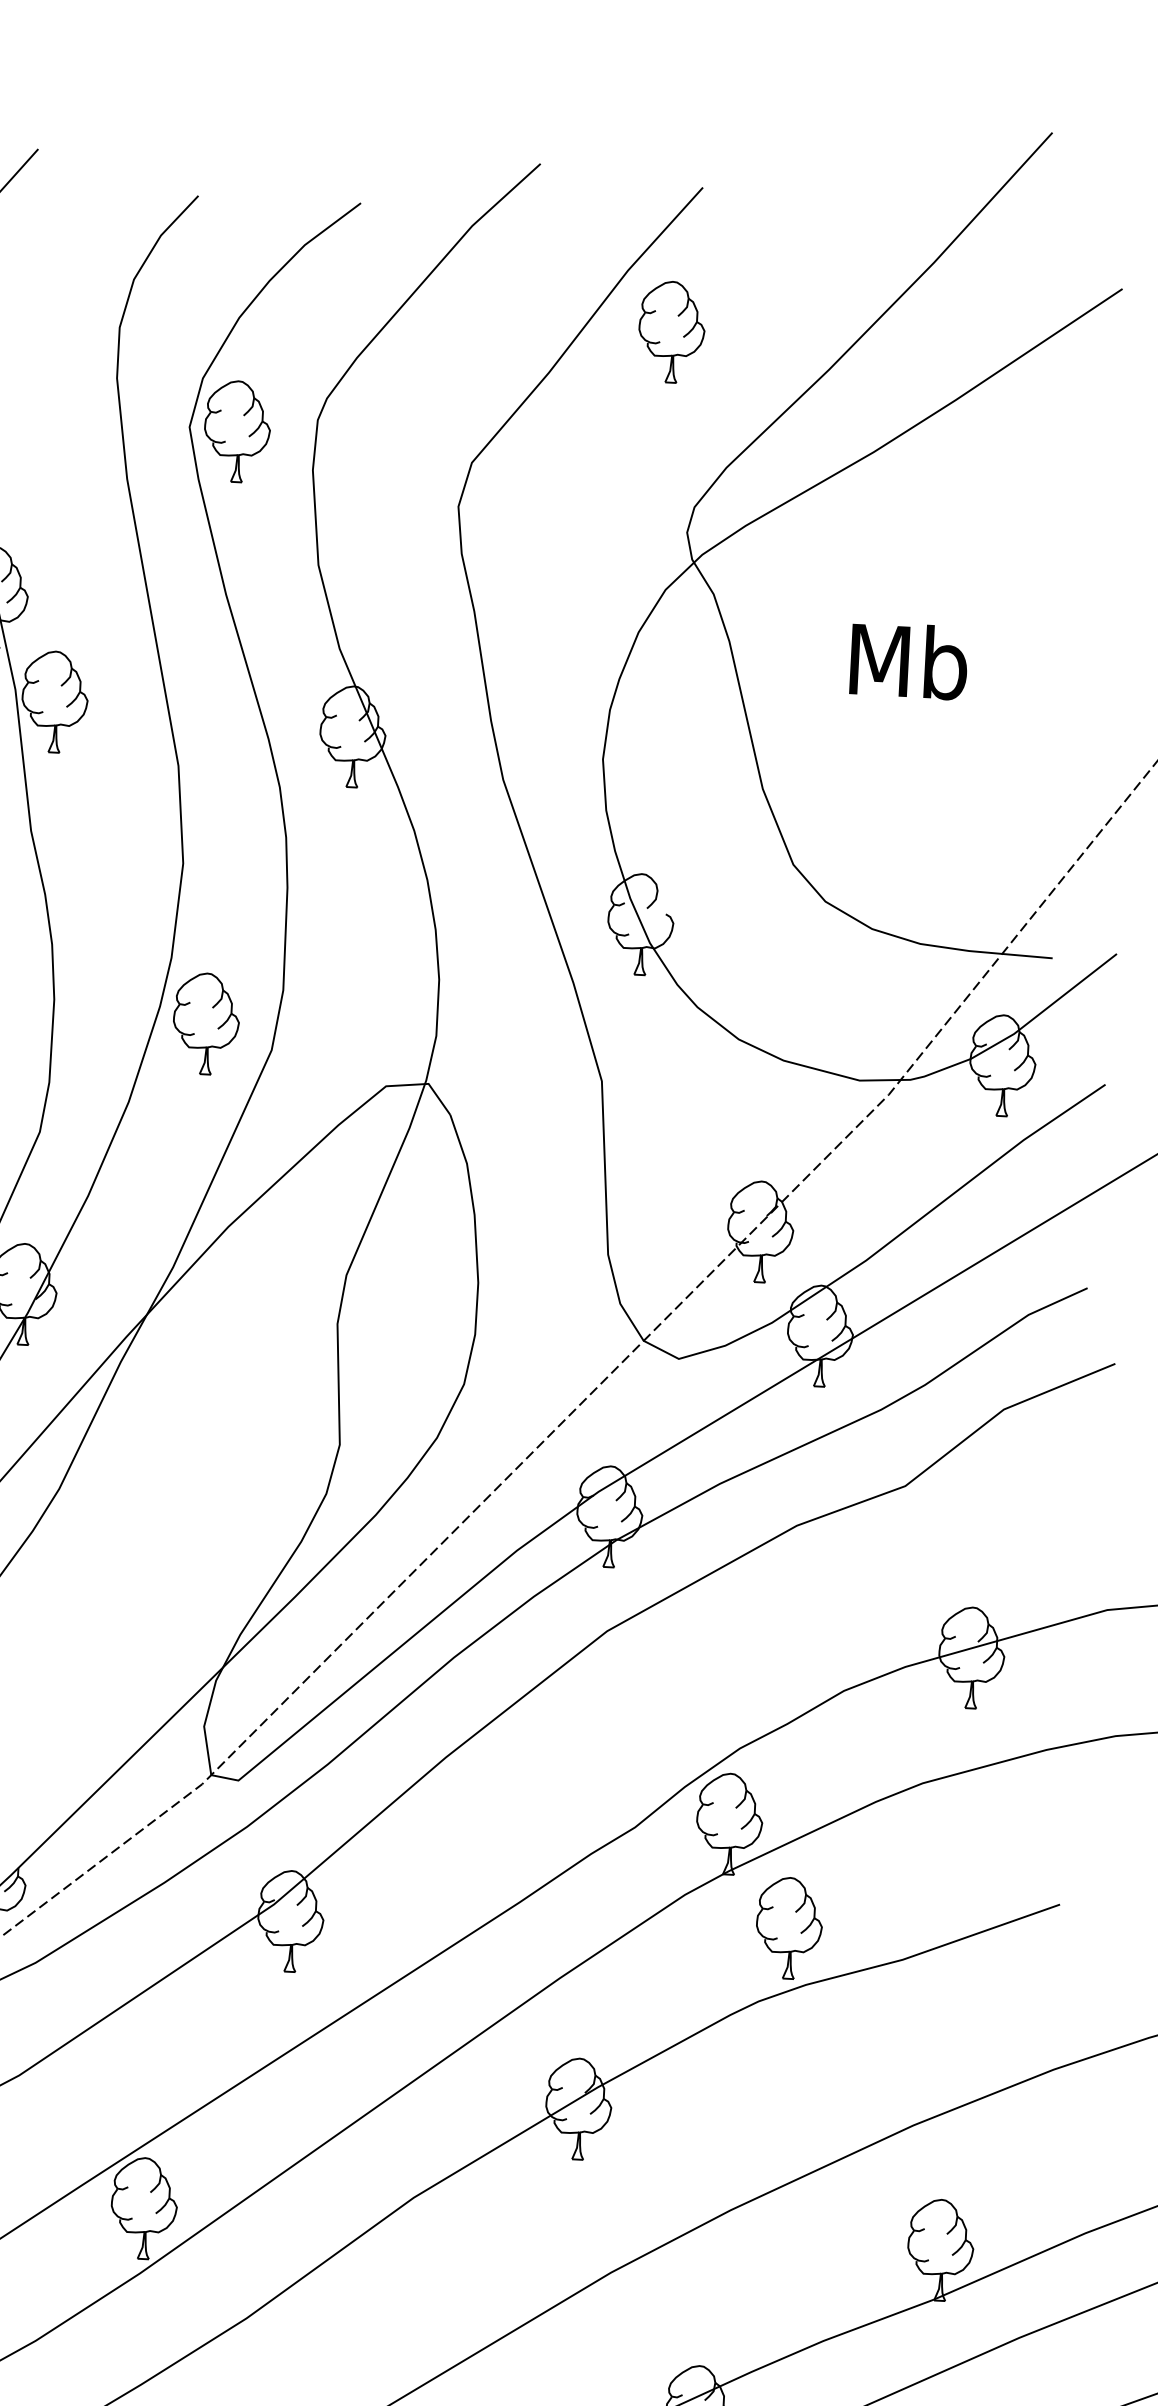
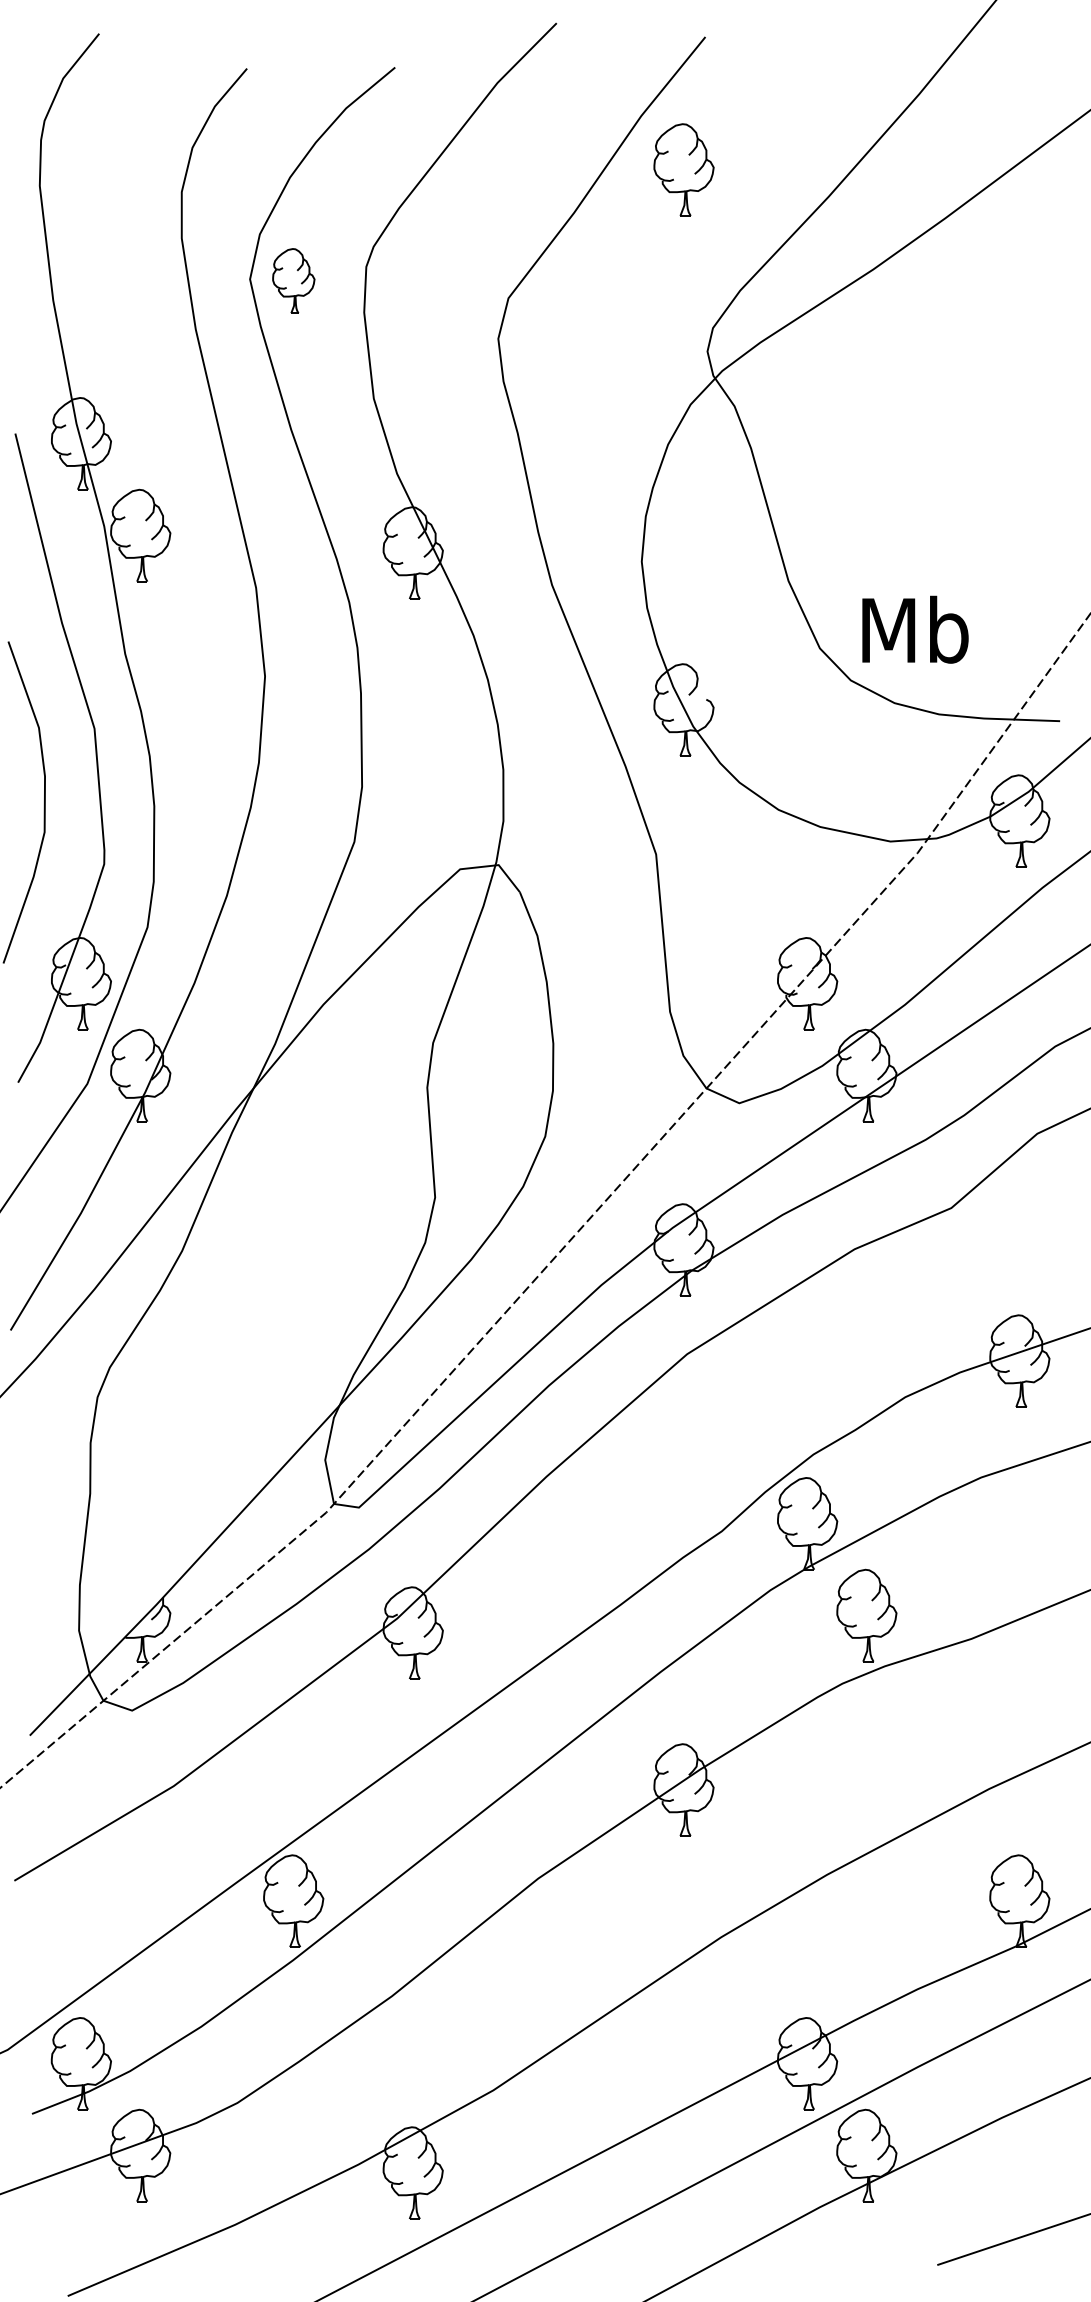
part: (237, 430) -> (293, 280), size x0.7
text: (909, 660) -> (915, 629), moved
part: (206, 1023) -> (293, 820), removed

